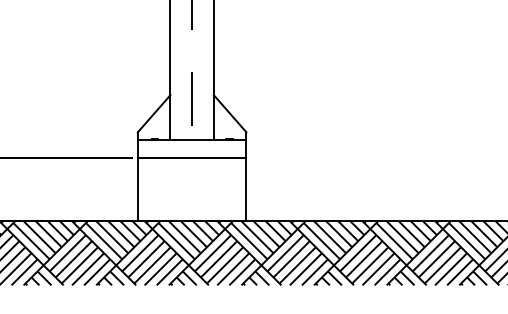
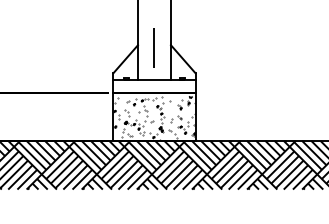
hatch: (192, 191) -> (154, 118), added

